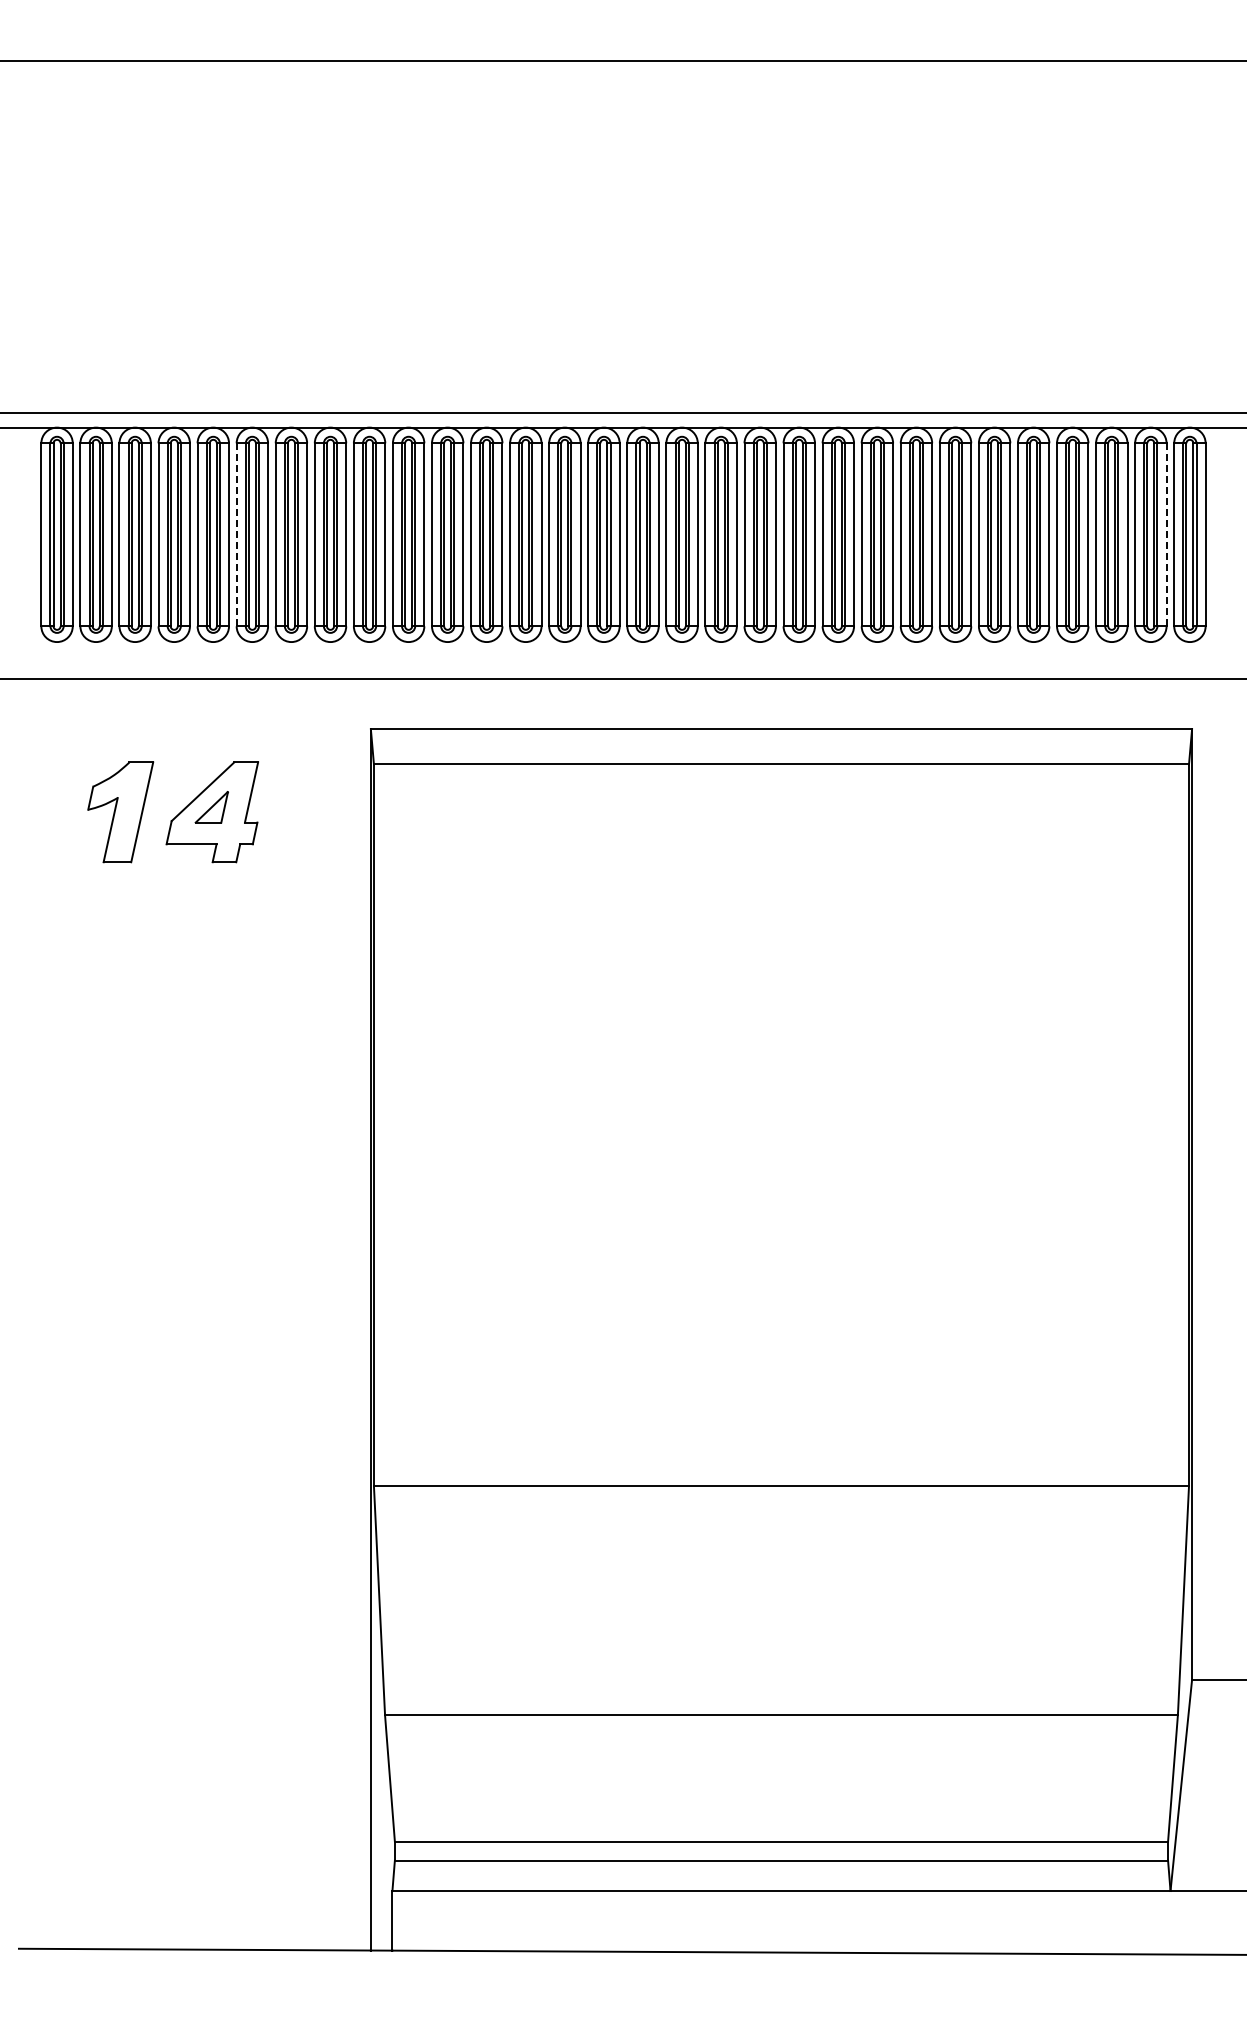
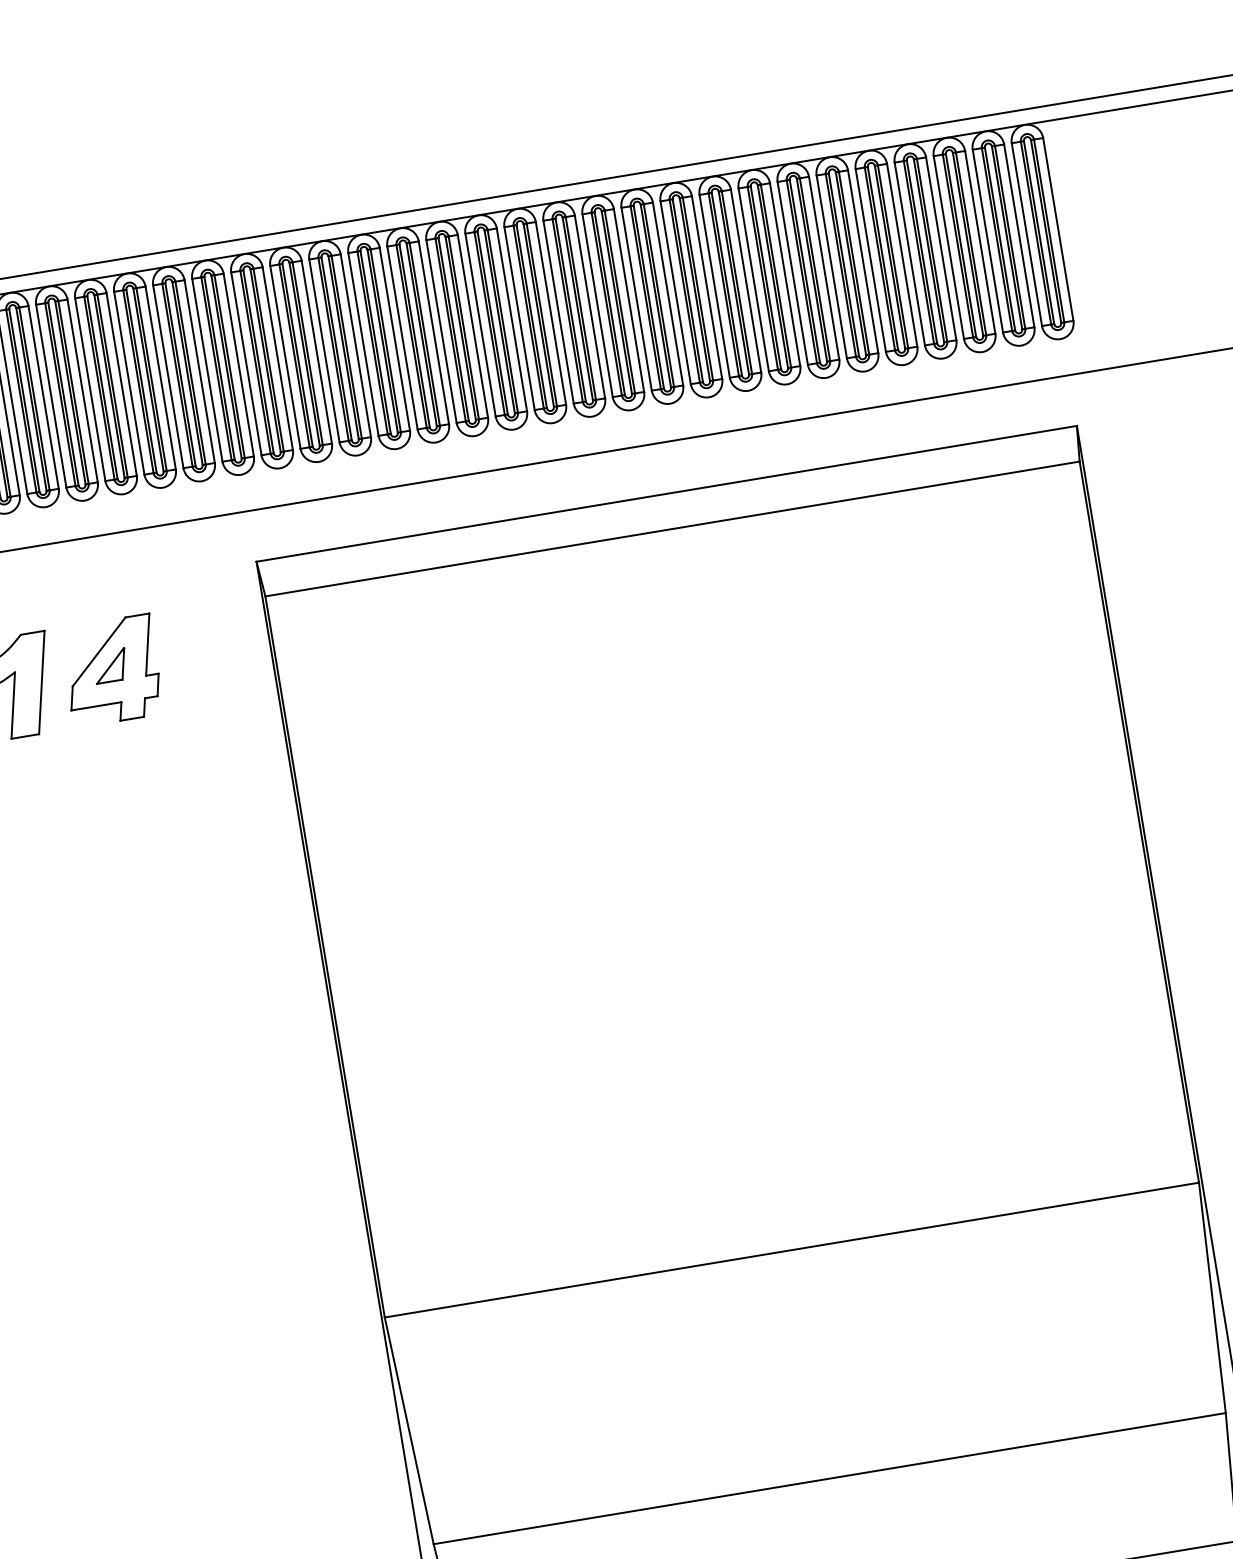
line: (236, 534) -> (90, 389), dashed -> solid
line: (1166, 534) -> (1019, 235), dashed -> solid

